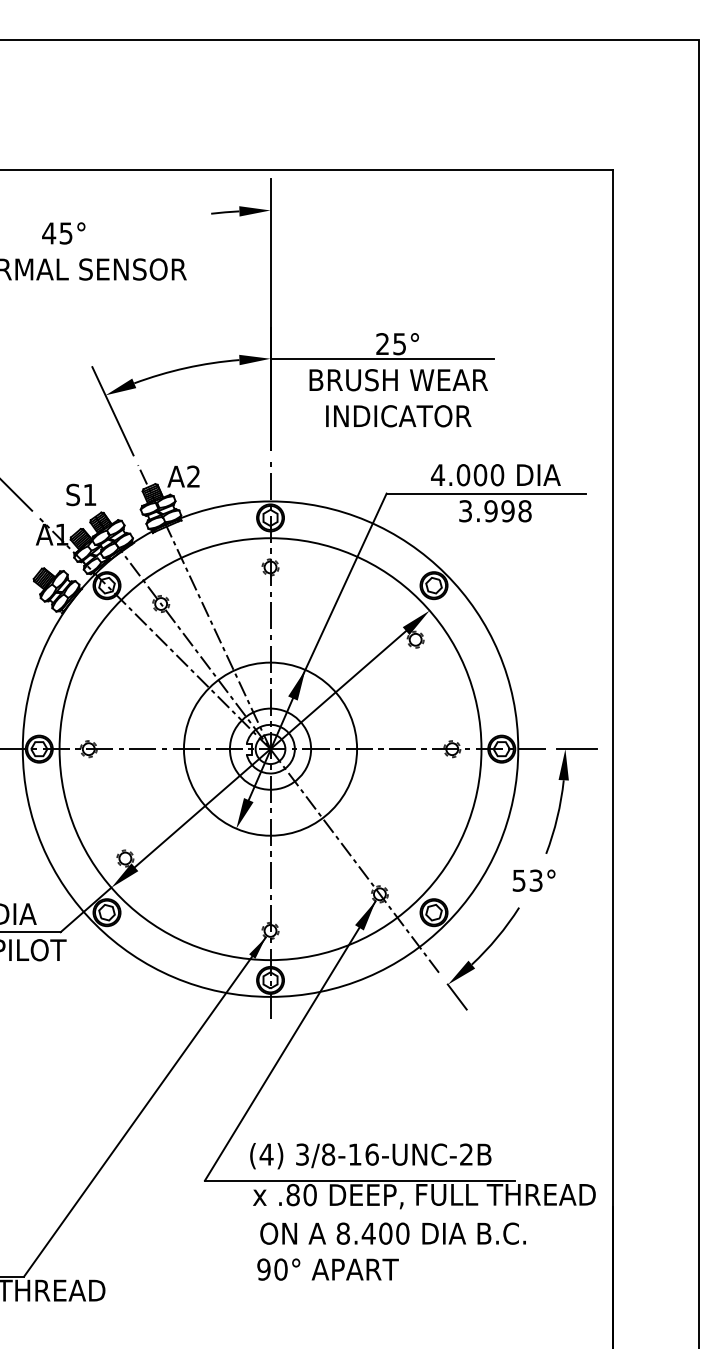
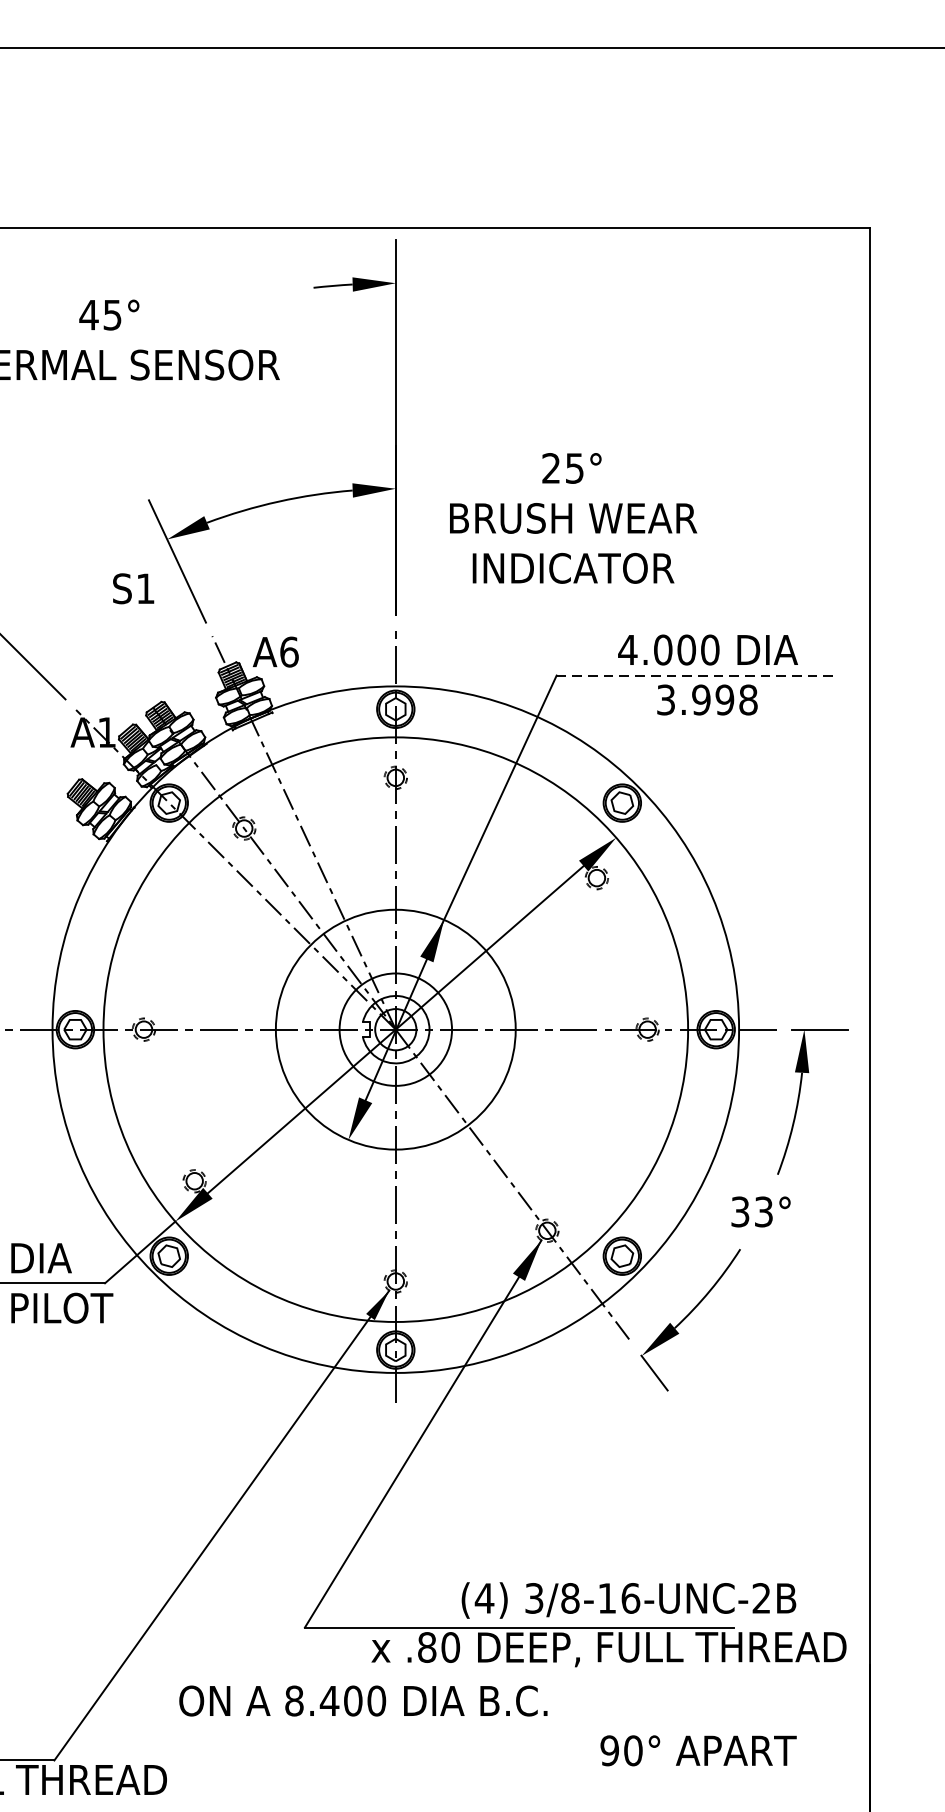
line: (382, 358) -> (550, 488), removed
text: (193, 476) -> (289, 651), A2 -> A6
line: (486, 493) -> (695, 675), solid -> dashed
text: (81, 494) -> (133, 588), moved
text: (519, 880) -> (740, 1211), 53° -> 33°
text: (370, 1156) -> (628, 1601), moved
text: (392, 1233) -> (362, 1700), moved
text: (327, 1269) -> (697, 1750), moved

